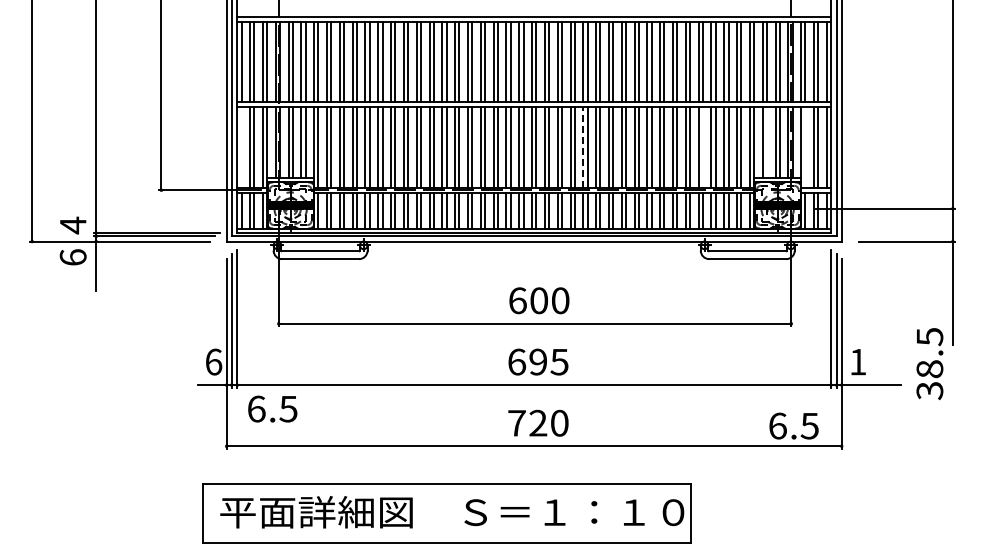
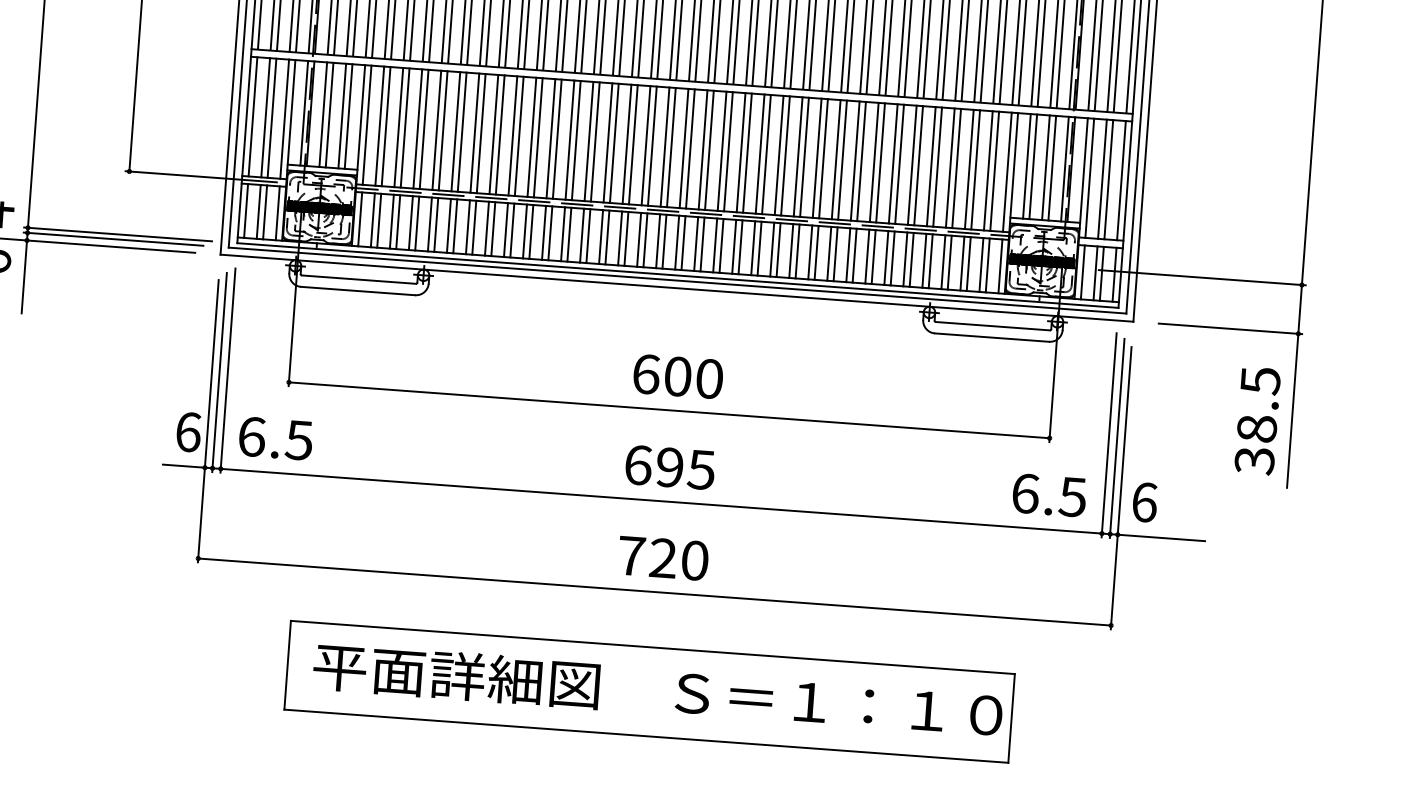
line: (766, 142) -> (1032, 166), added
line: (241, 147) -> (252, 116), added
line: (583, 147) -> (760, 154), dashed -> solid
line: (702, 147) -> (937, 166), added
line: (805, 147) -> (1089, 178), added
text: (858, 361) -> (1145, 501), 1 -> 6
text: (929, 364) -> (1256, 421), moved
text: (272, 408) -> (275, 437), moved
text: (793, 425) -> (1048, 494), moved
part: (446, 513) -> (649, 691), moved

